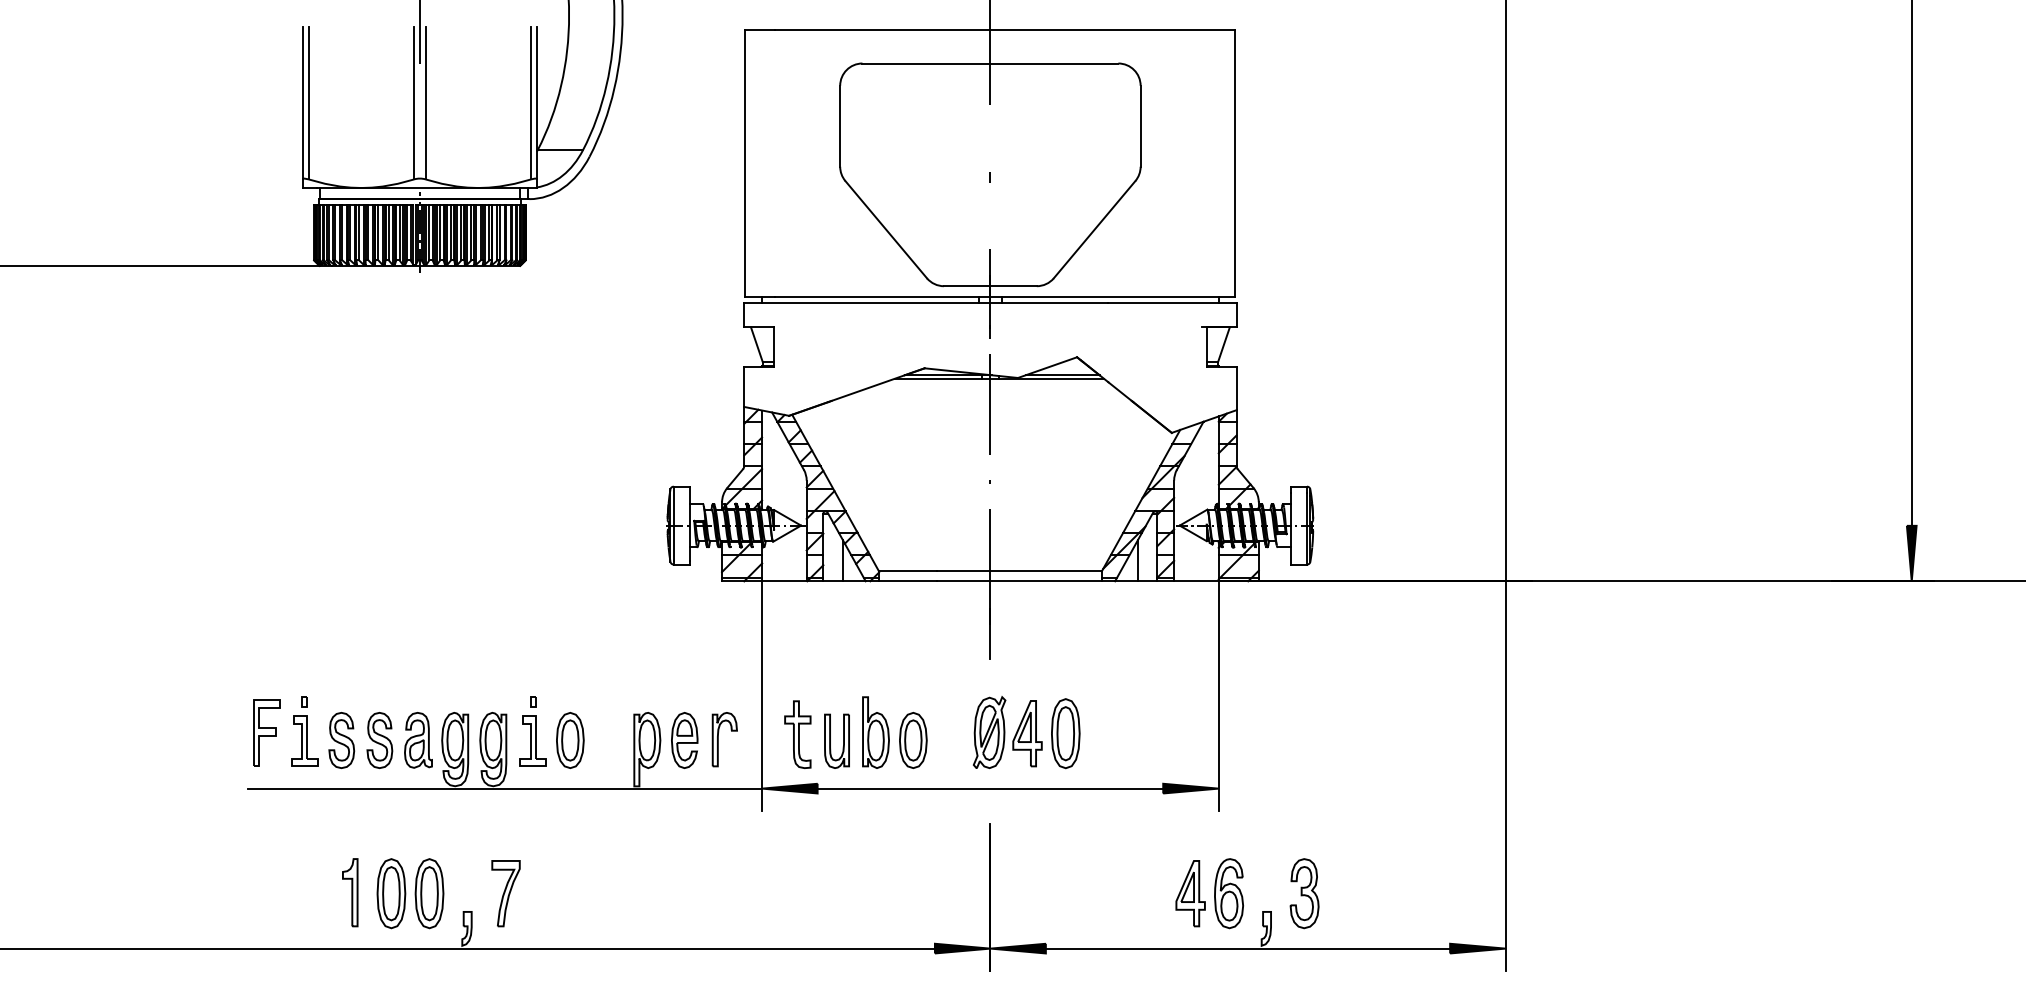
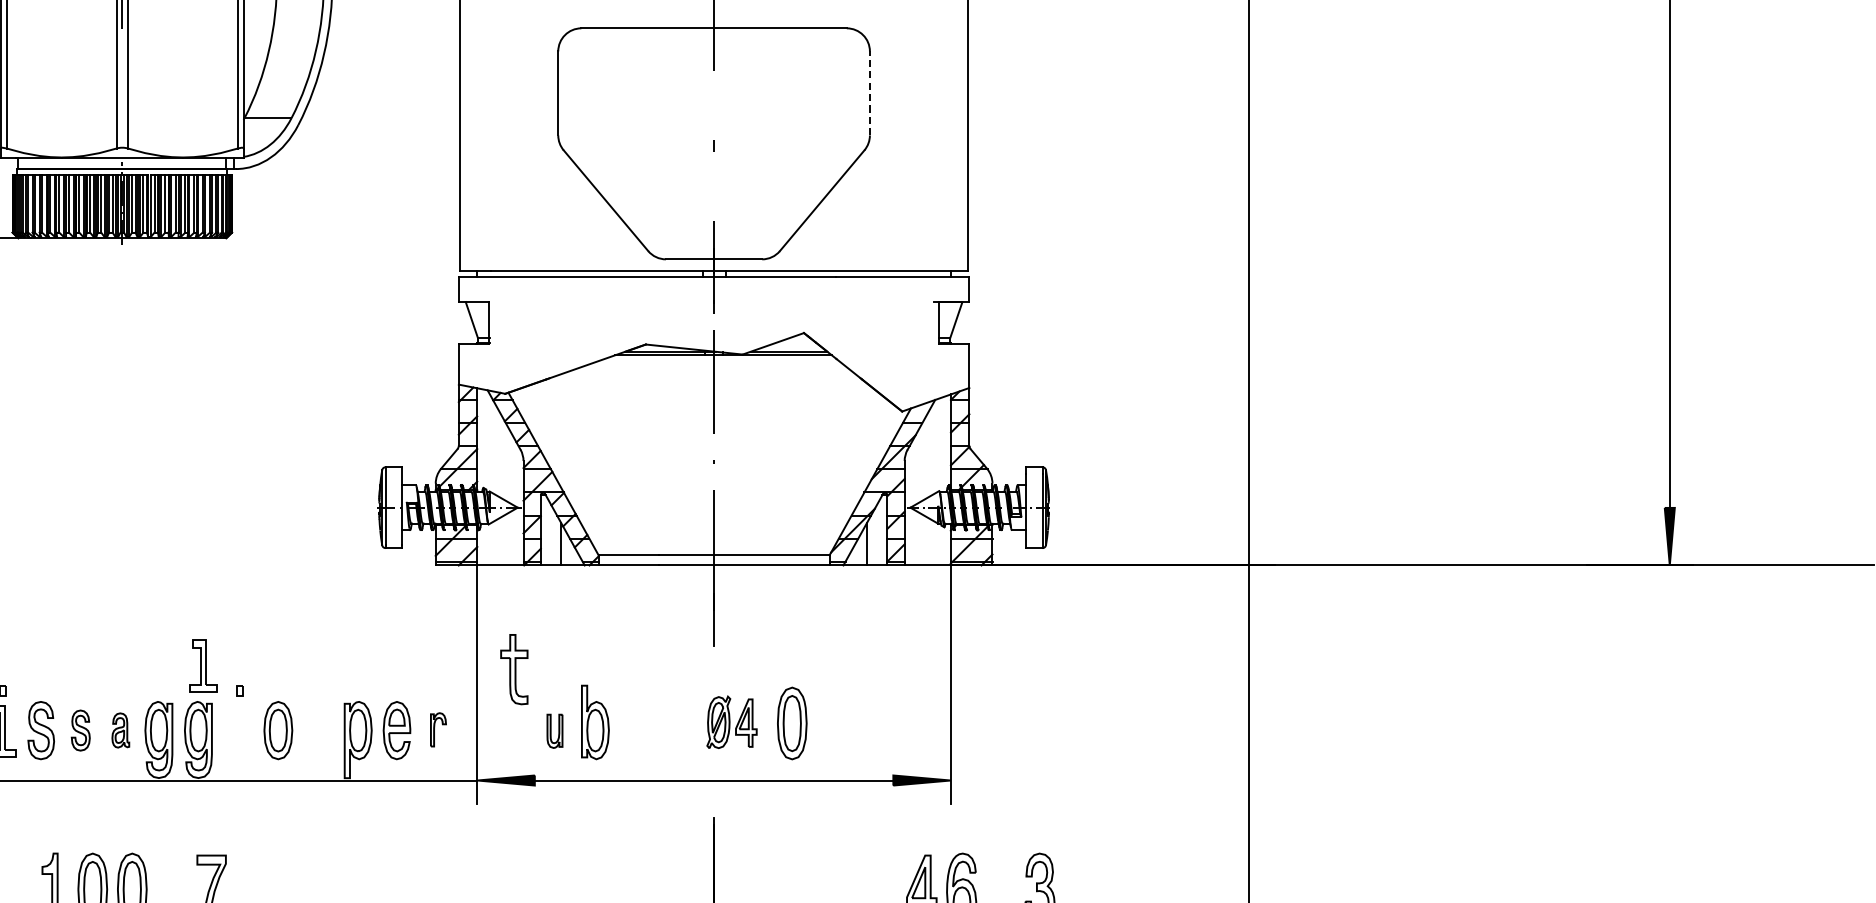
line: (1140, 125) -> (869, 92), solid -> dashed
part: (1007, 732) -> (731, 722), size x0.7
part: (797, 734) -> (513, 669), moved
part: (724, 739) -> (438, 729), size x0.6
part: (379, 740) -> (80, 730), size x0.7
part: (418, 740) -> (120, 730), size x0.6
part: (532, 740) -> (202, 665), moved
part: (836, 740) -> (554, 730), size x0.6
part: (913, 740) -> (634, 730), removed

